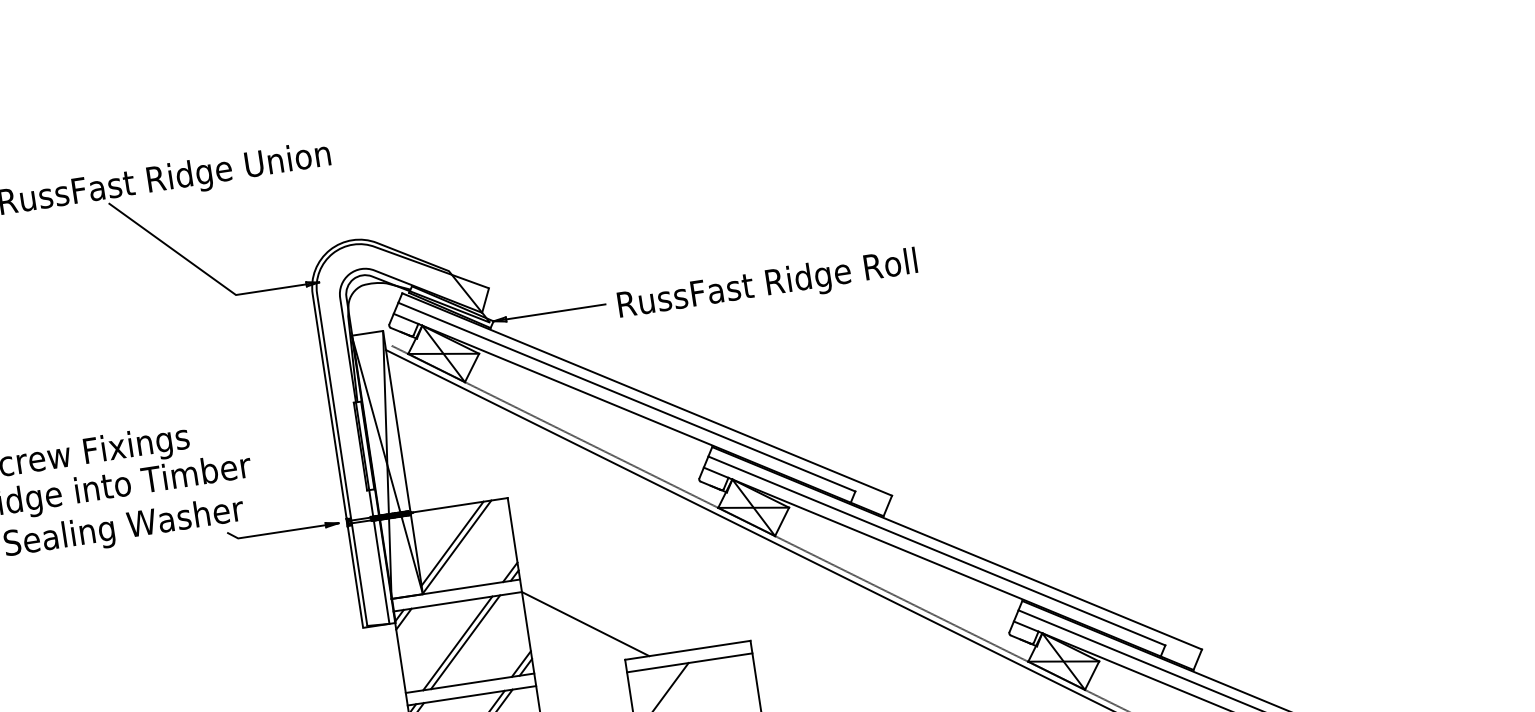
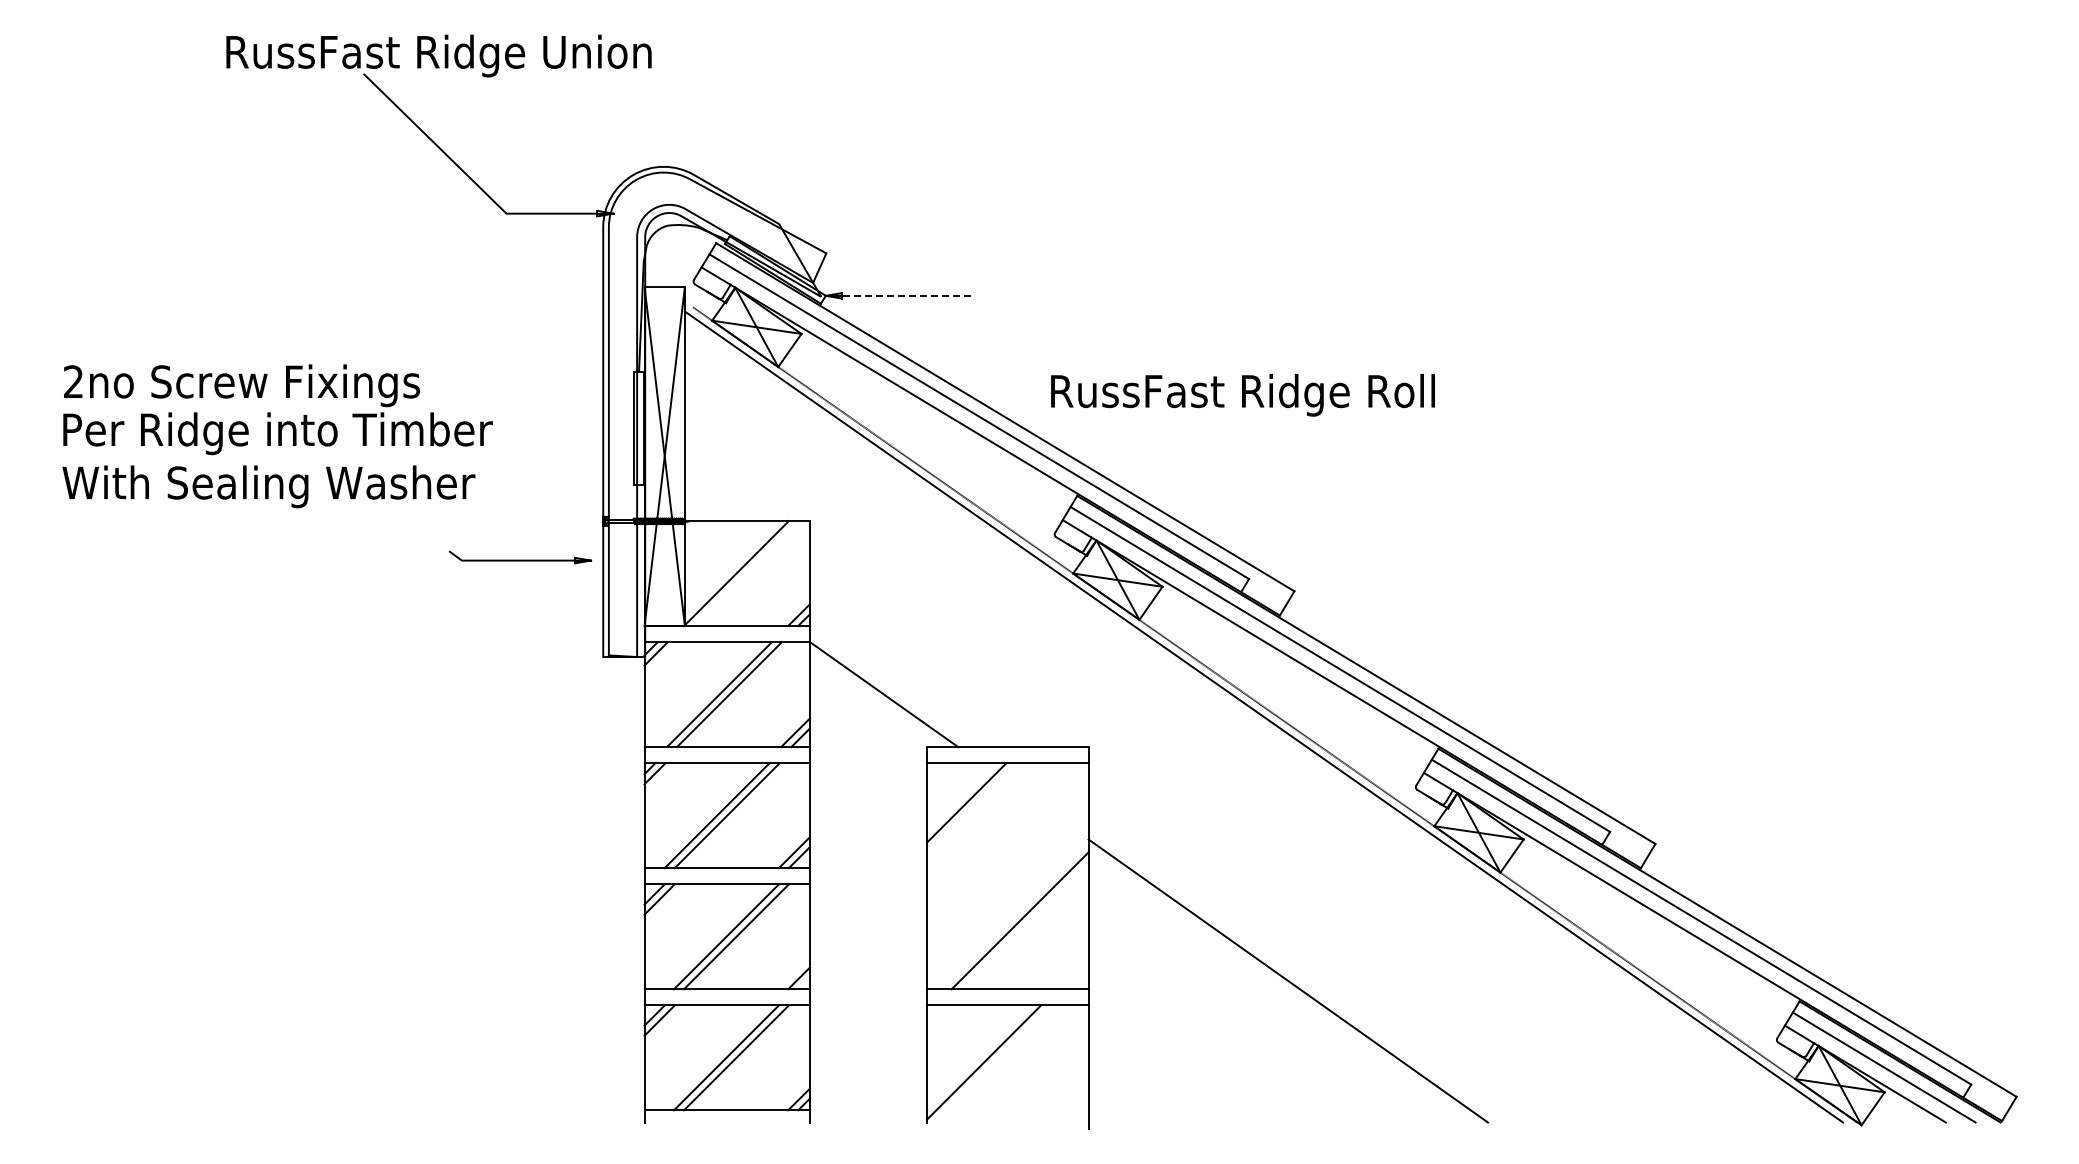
text: (767, 285) -> (1242, 395), moved
line: (555, 311) -> (905, 295), solid -> dashed
part: (283, 529) -> (520, 557), moved
line: (452, 544) -> (731, 568), removed

